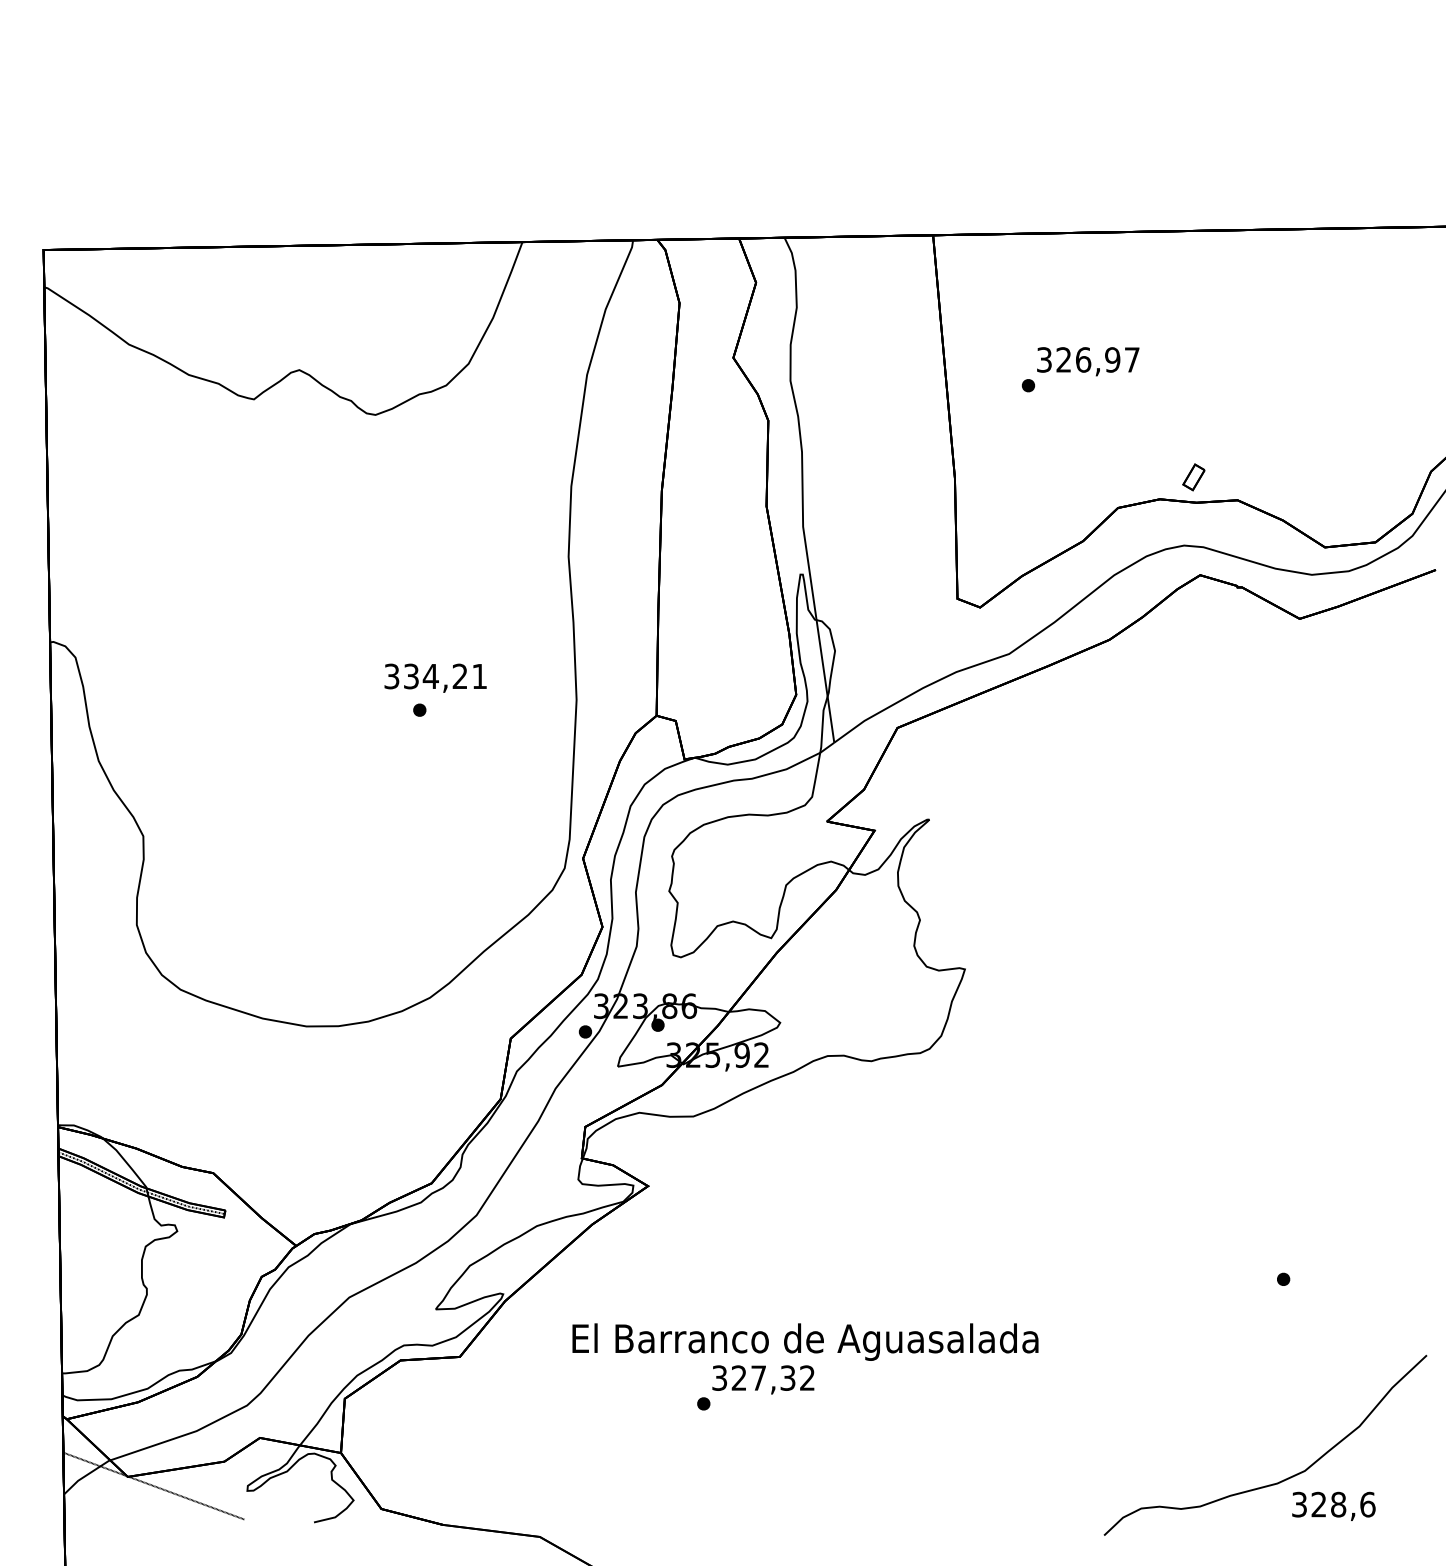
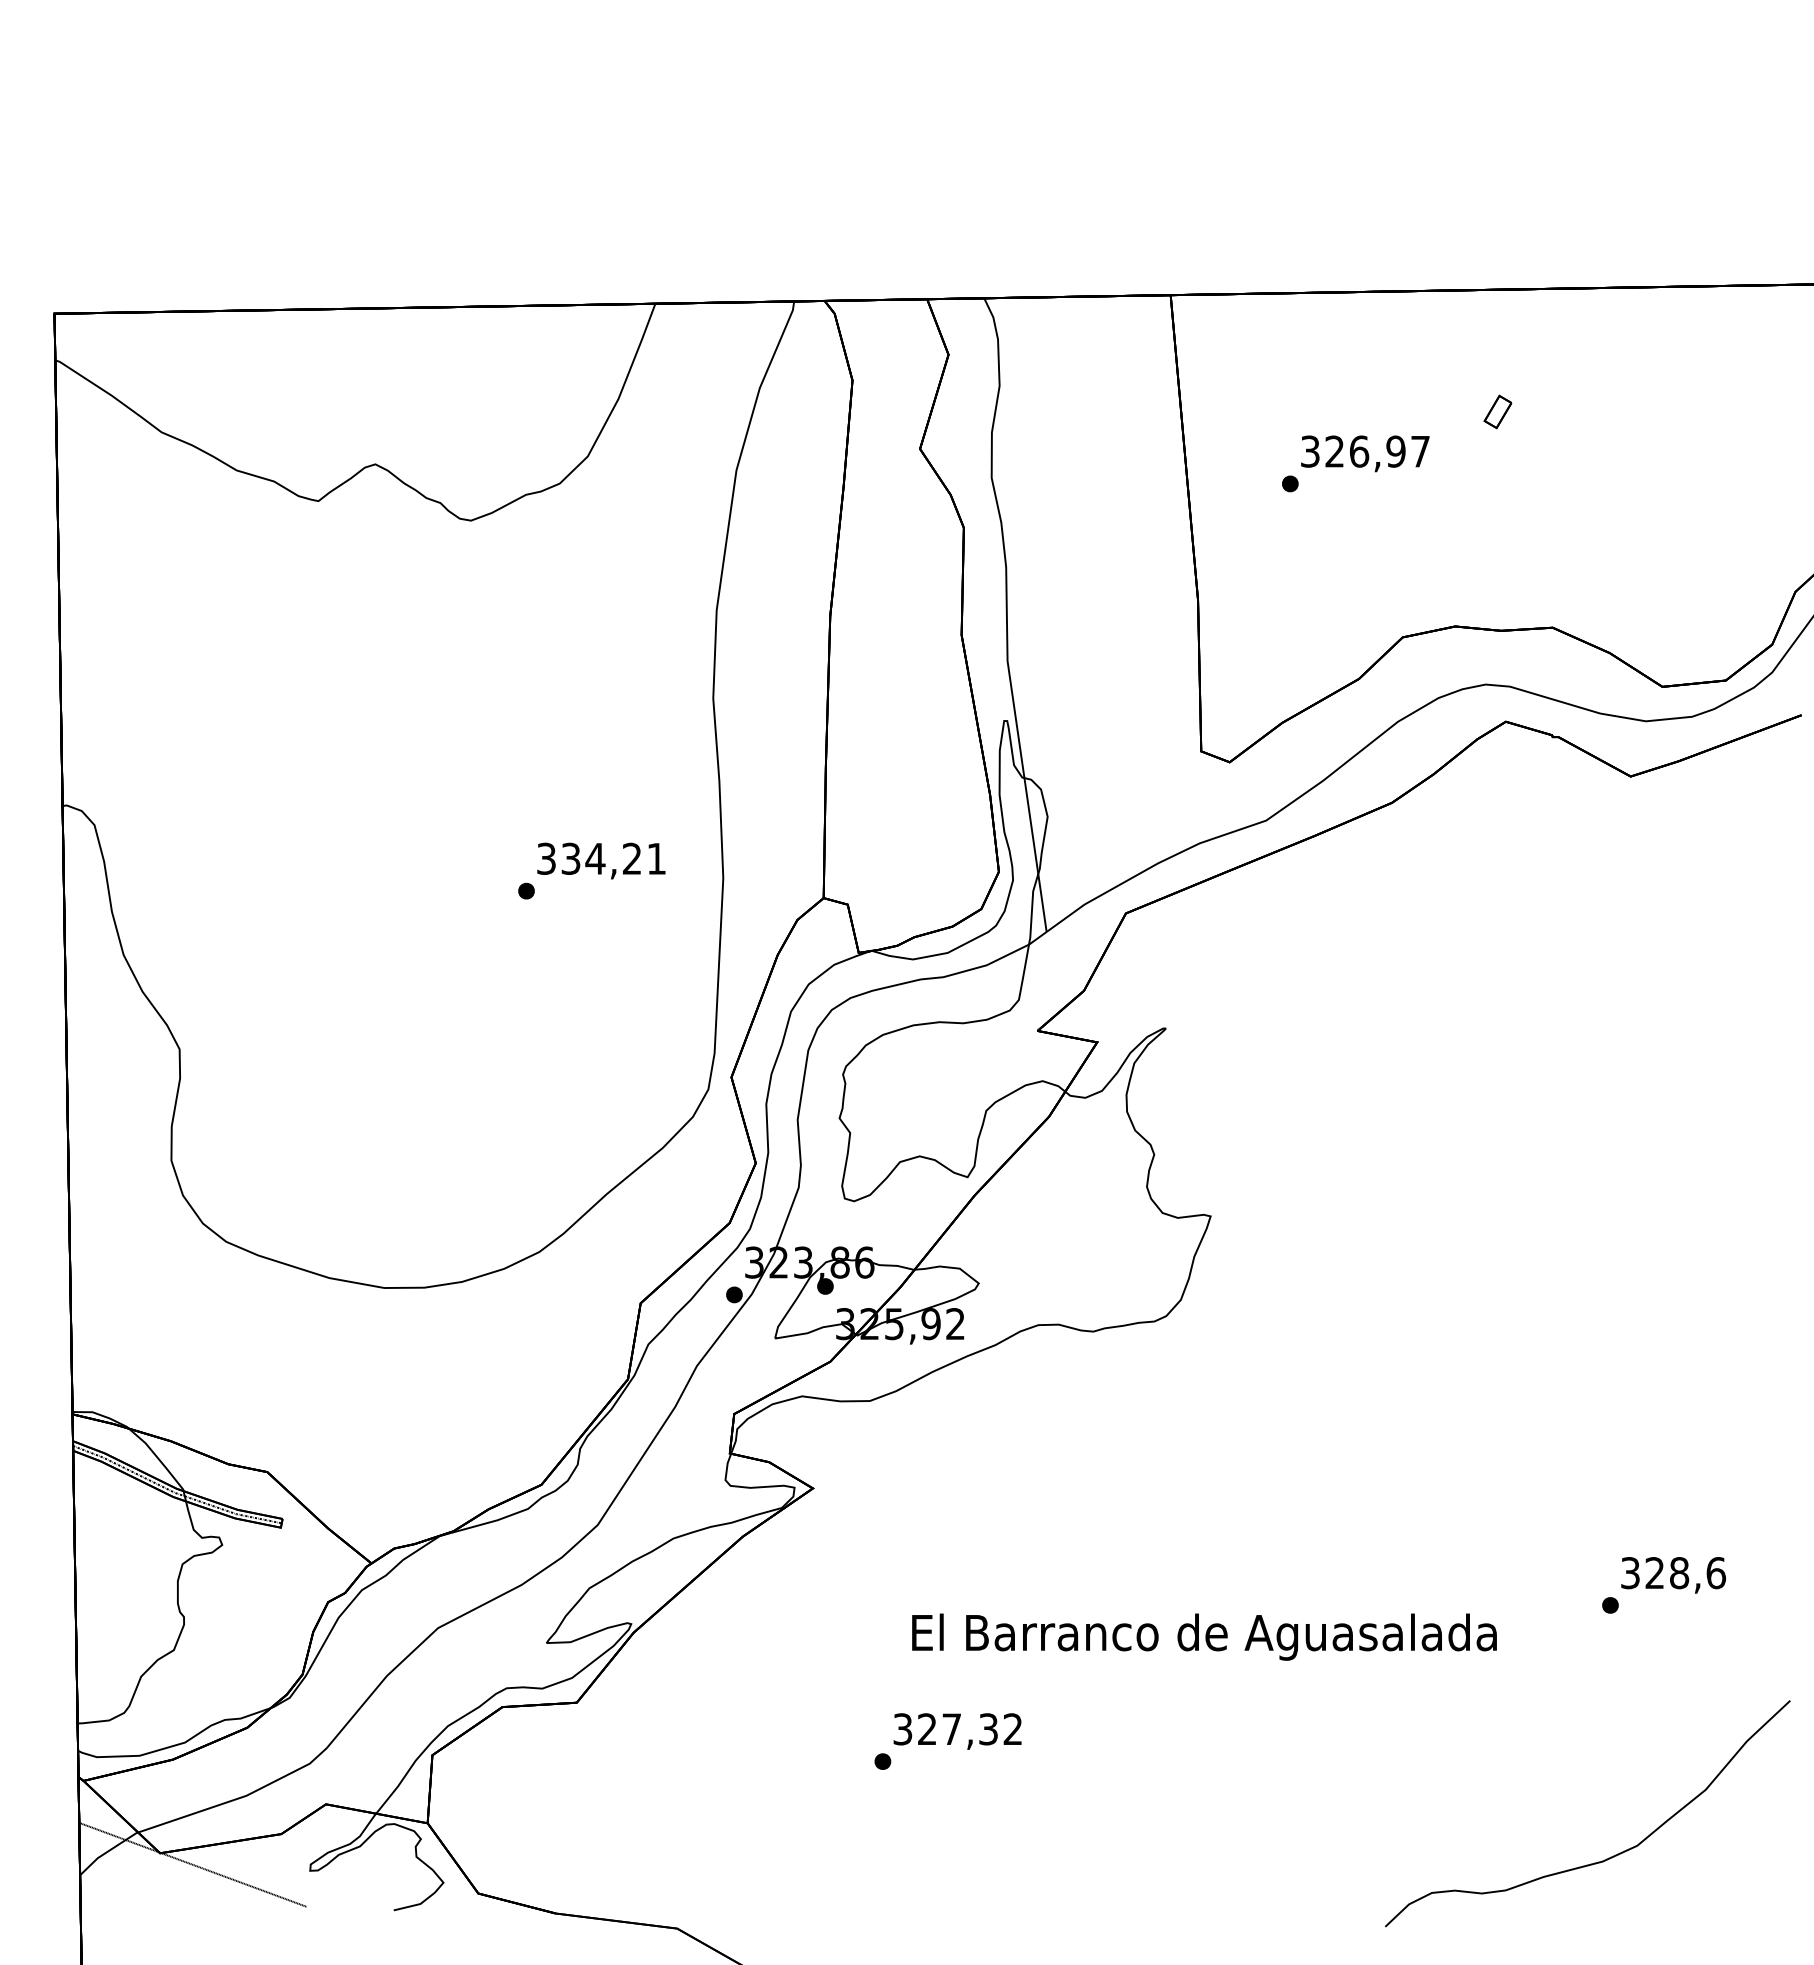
part: (1193, 476) -> (1497, 411), moved
text: (435, 677) -> (601, 860), moved
text: (805, 1341) -> (1204, 1636), moved
text: (1333, 1506) -> (1673, 1575), moved

